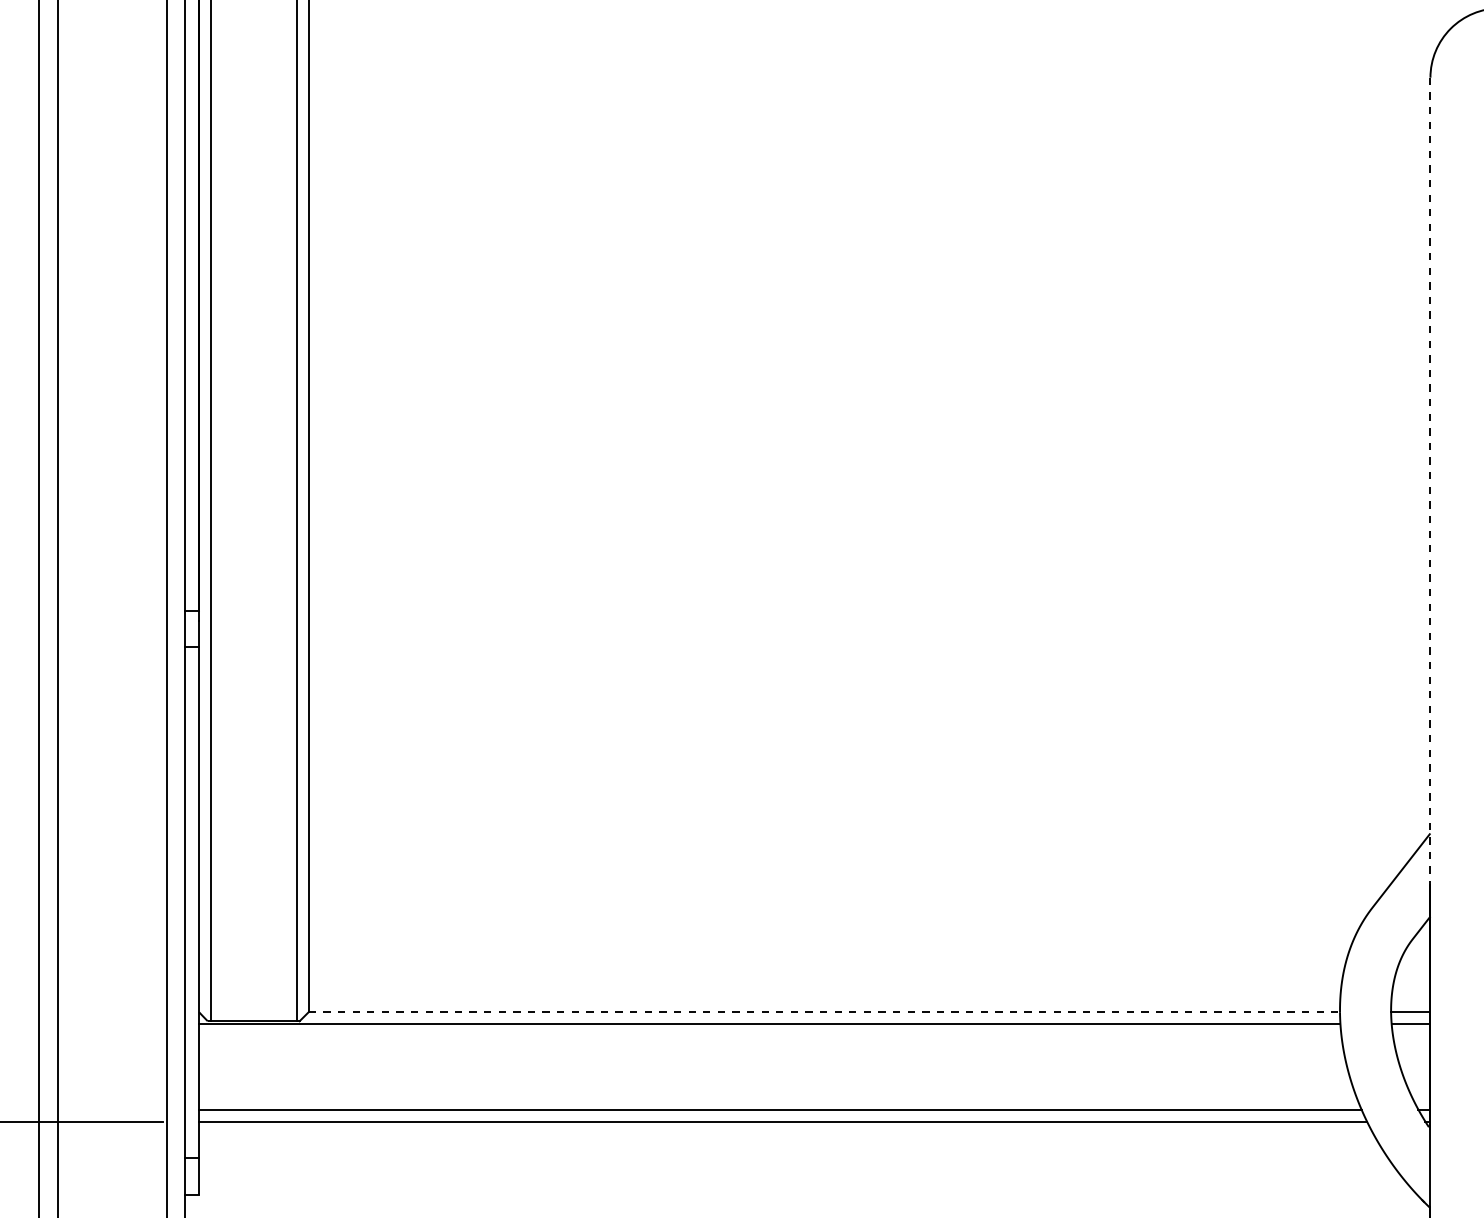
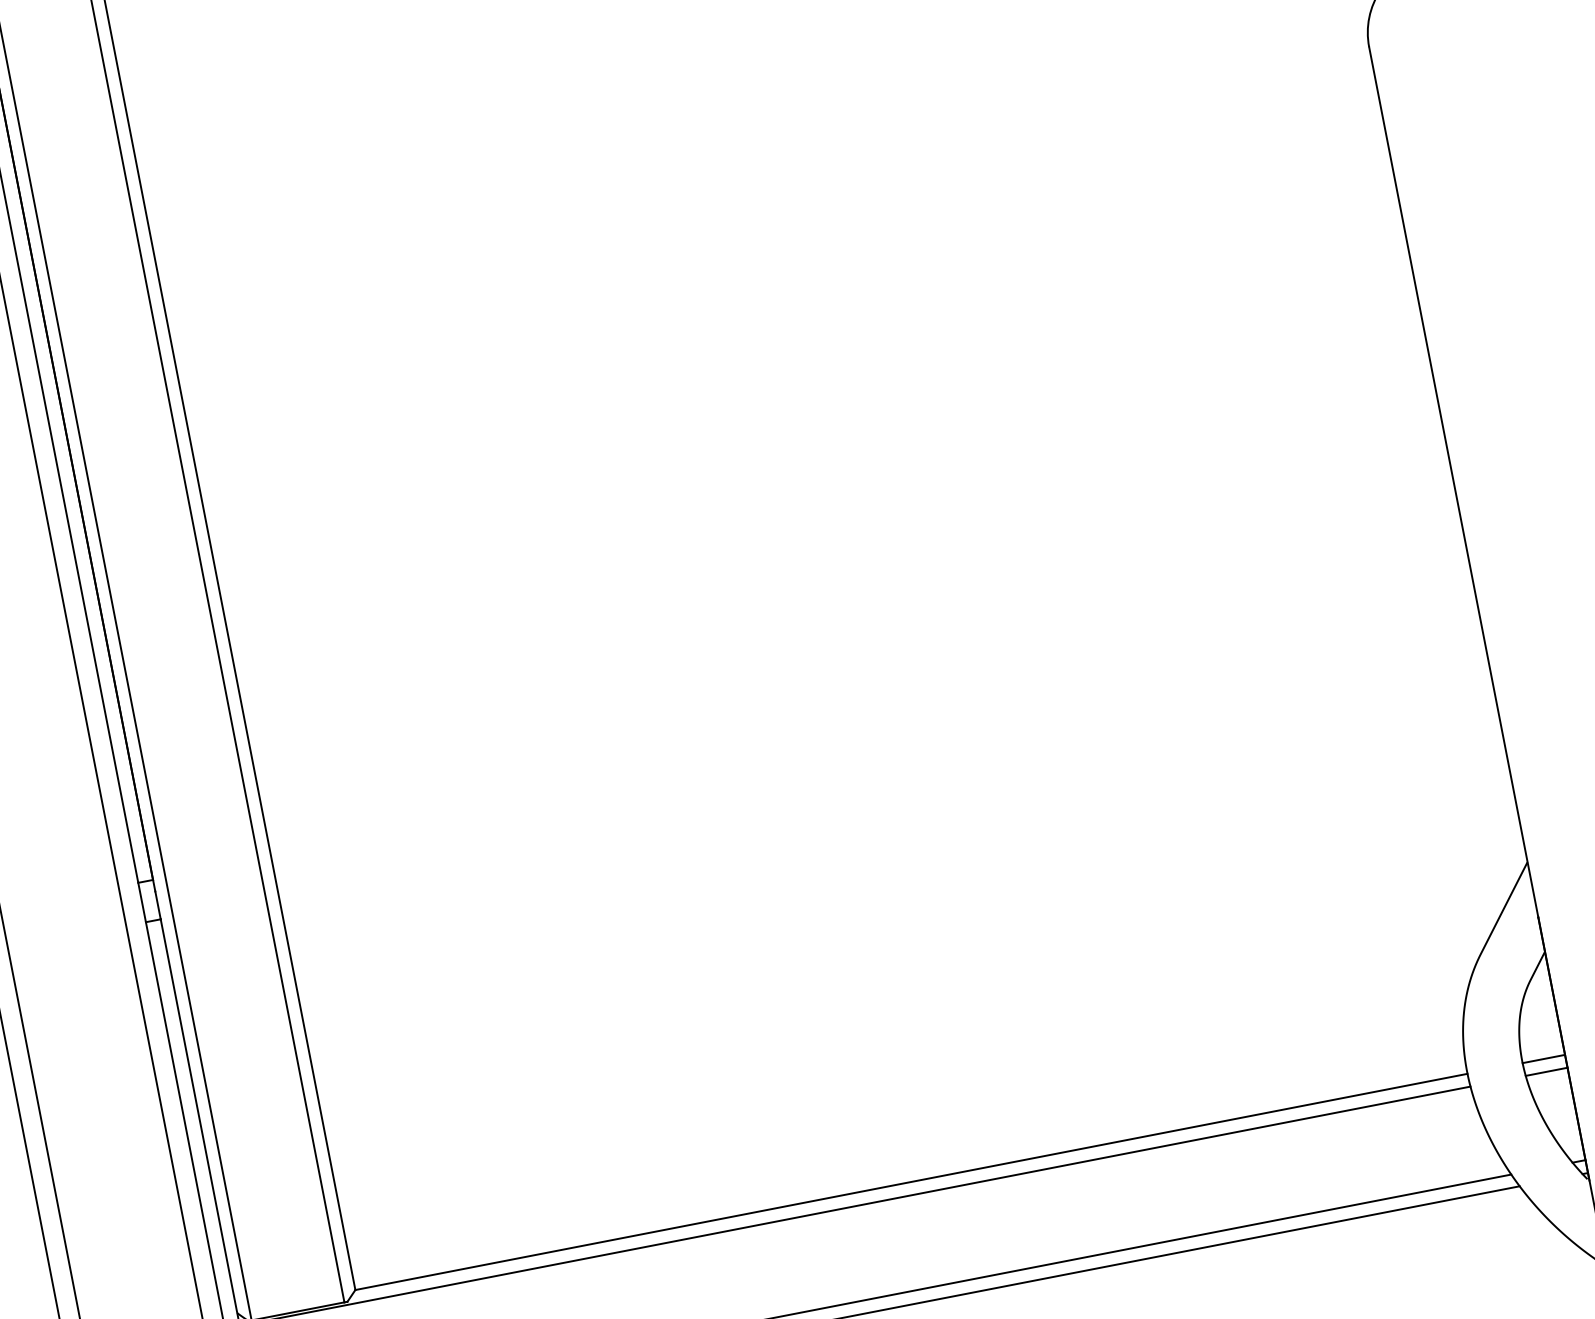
line: (1430, 481) -> (1453, 482), dashed -> solid
line: (824, 1012) -> (911, 1182), dashed -> solid

